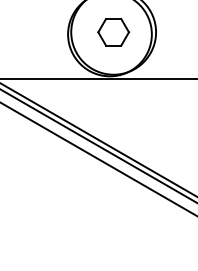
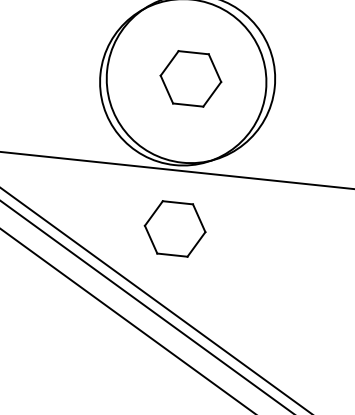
part: (113, 108) -> (174, 229), added

